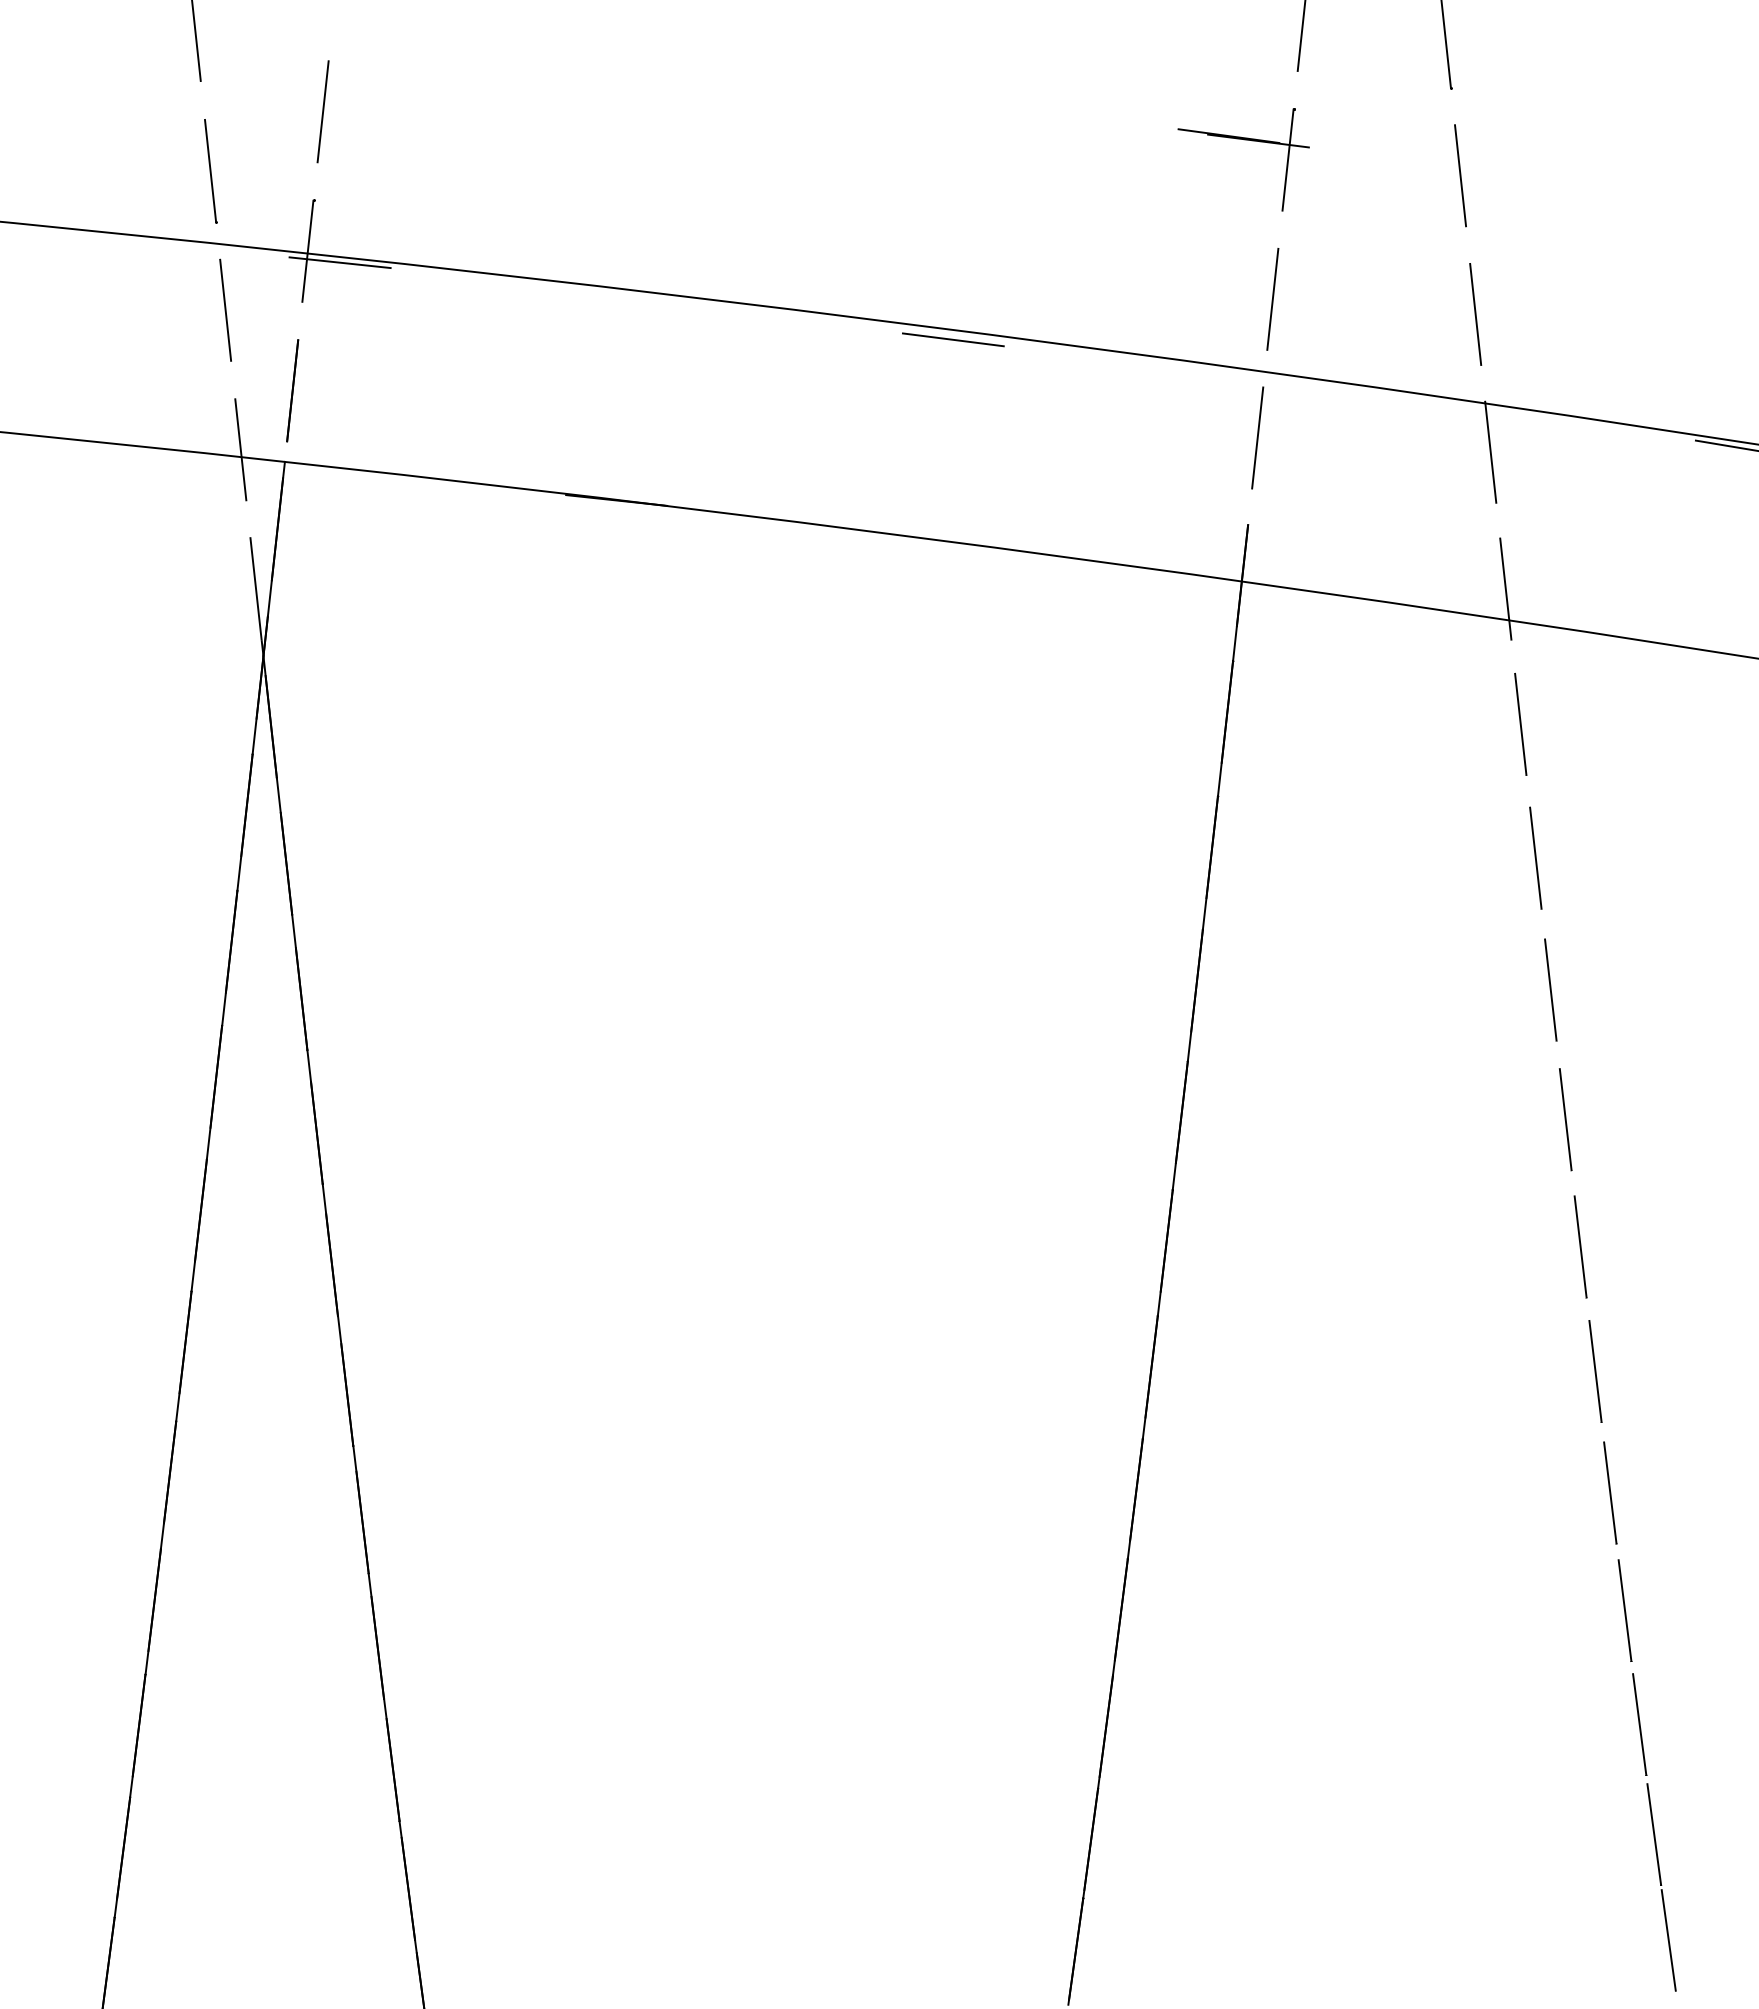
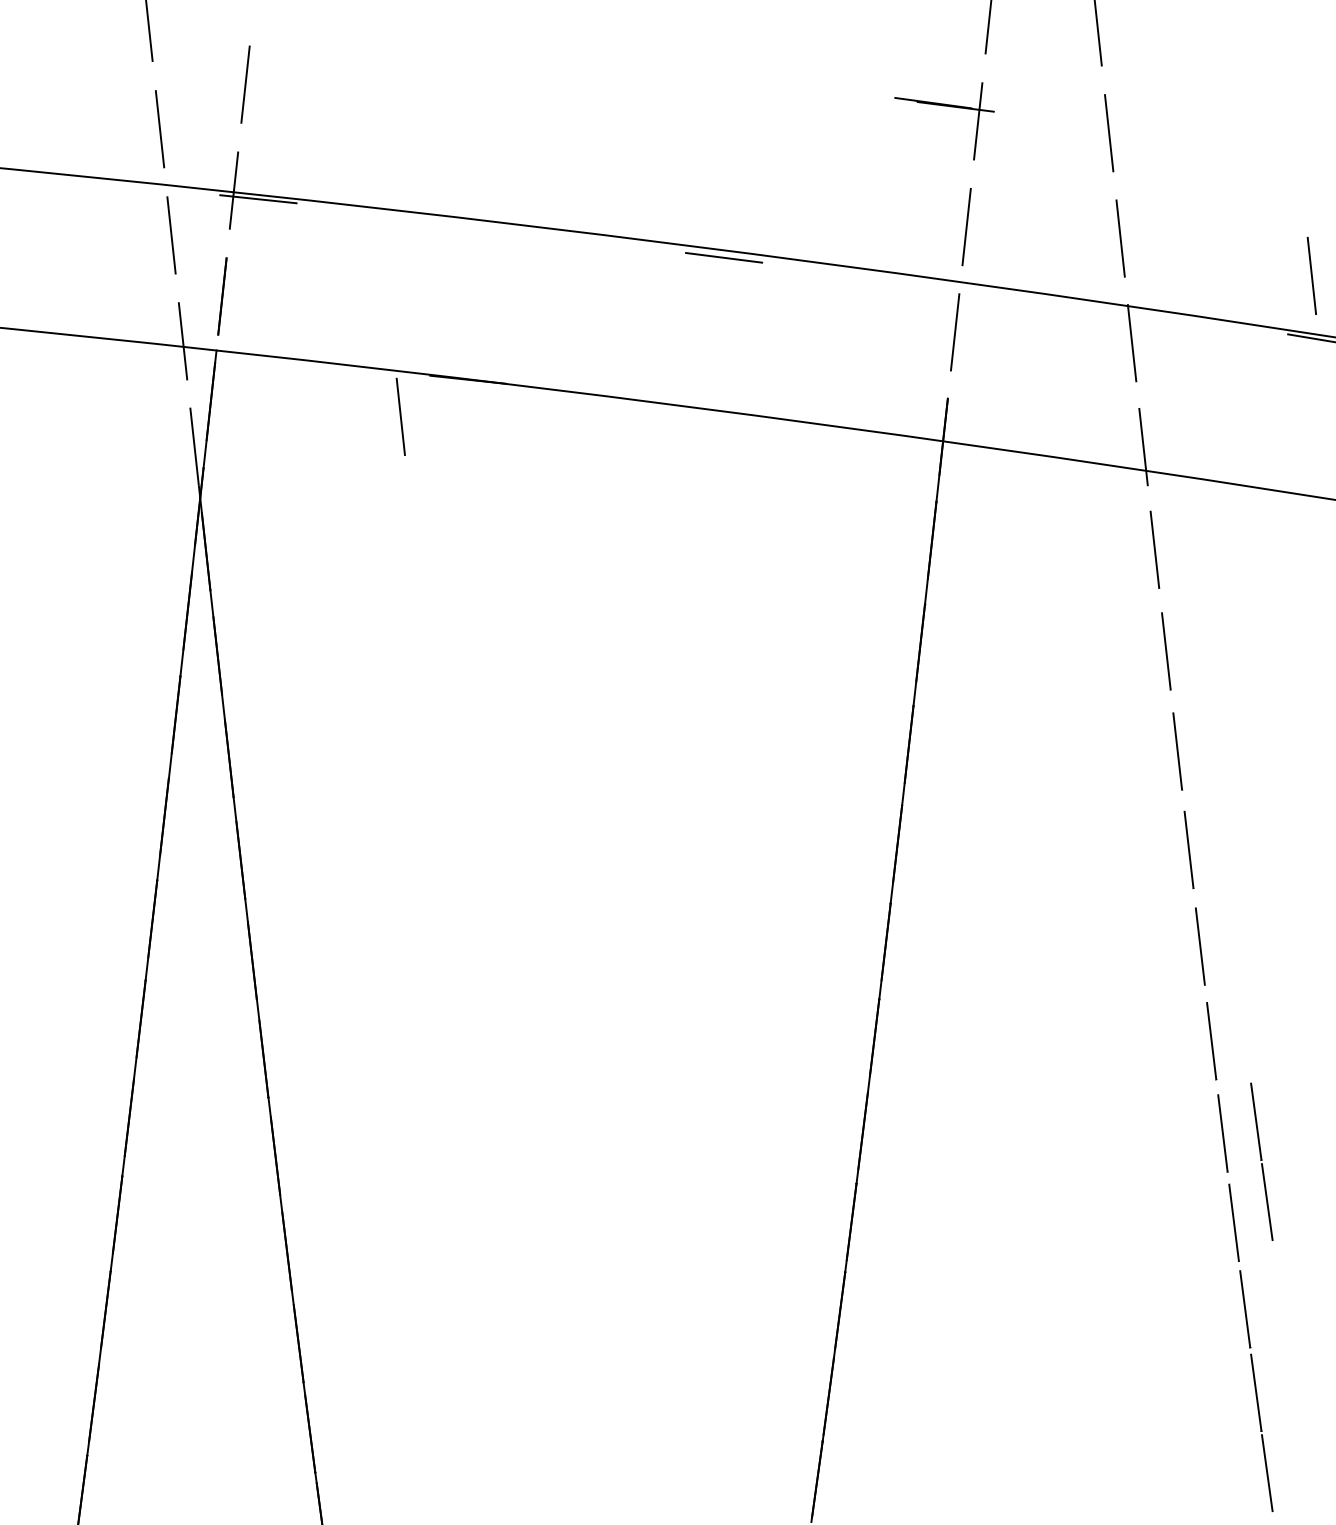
line: (1727, 363) -> (1311, 275), added
line: (527, 548) -> (400, 416), added
line: (1661, 1528) -> (1261, 1160), added

